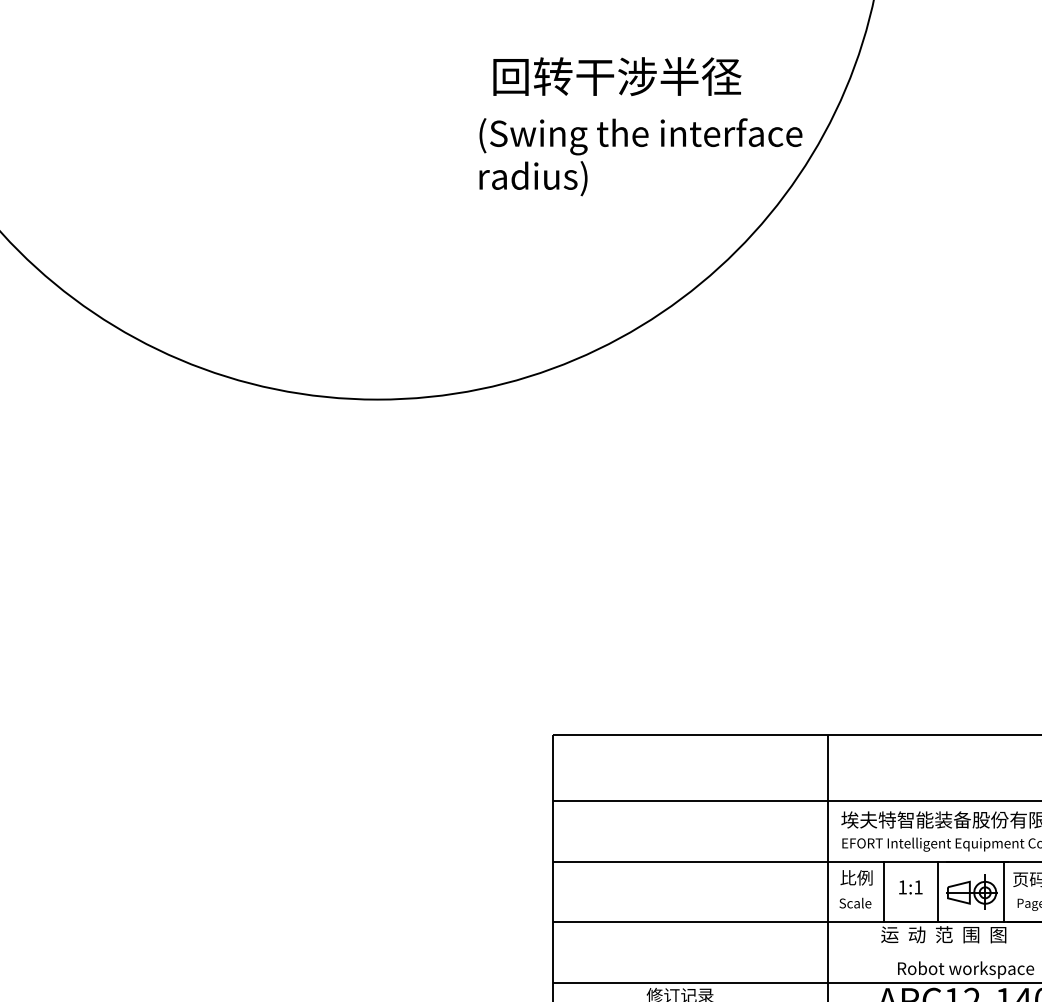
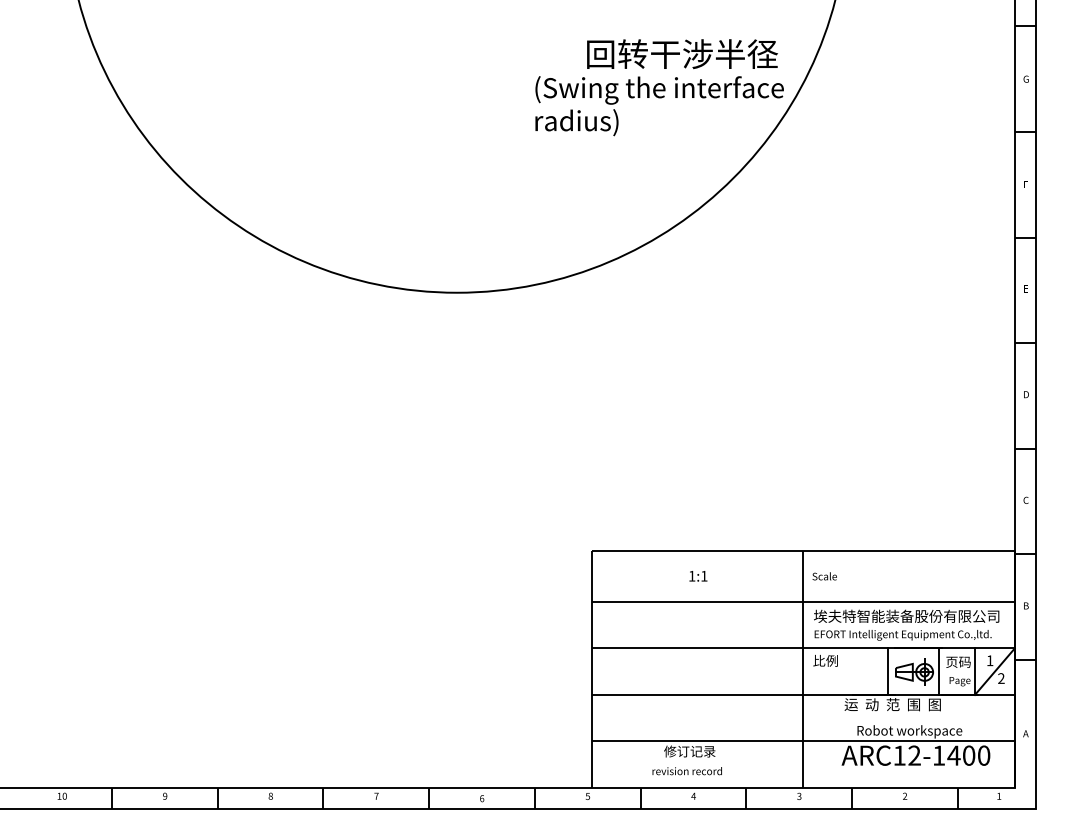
text: (617, 77) -> (682, 54), moved
text: (910, 887) -> (698, 576), moved
line: (883, 891) -> (846, 671), removed
text: (855, 903) -> (824, 576), moved

